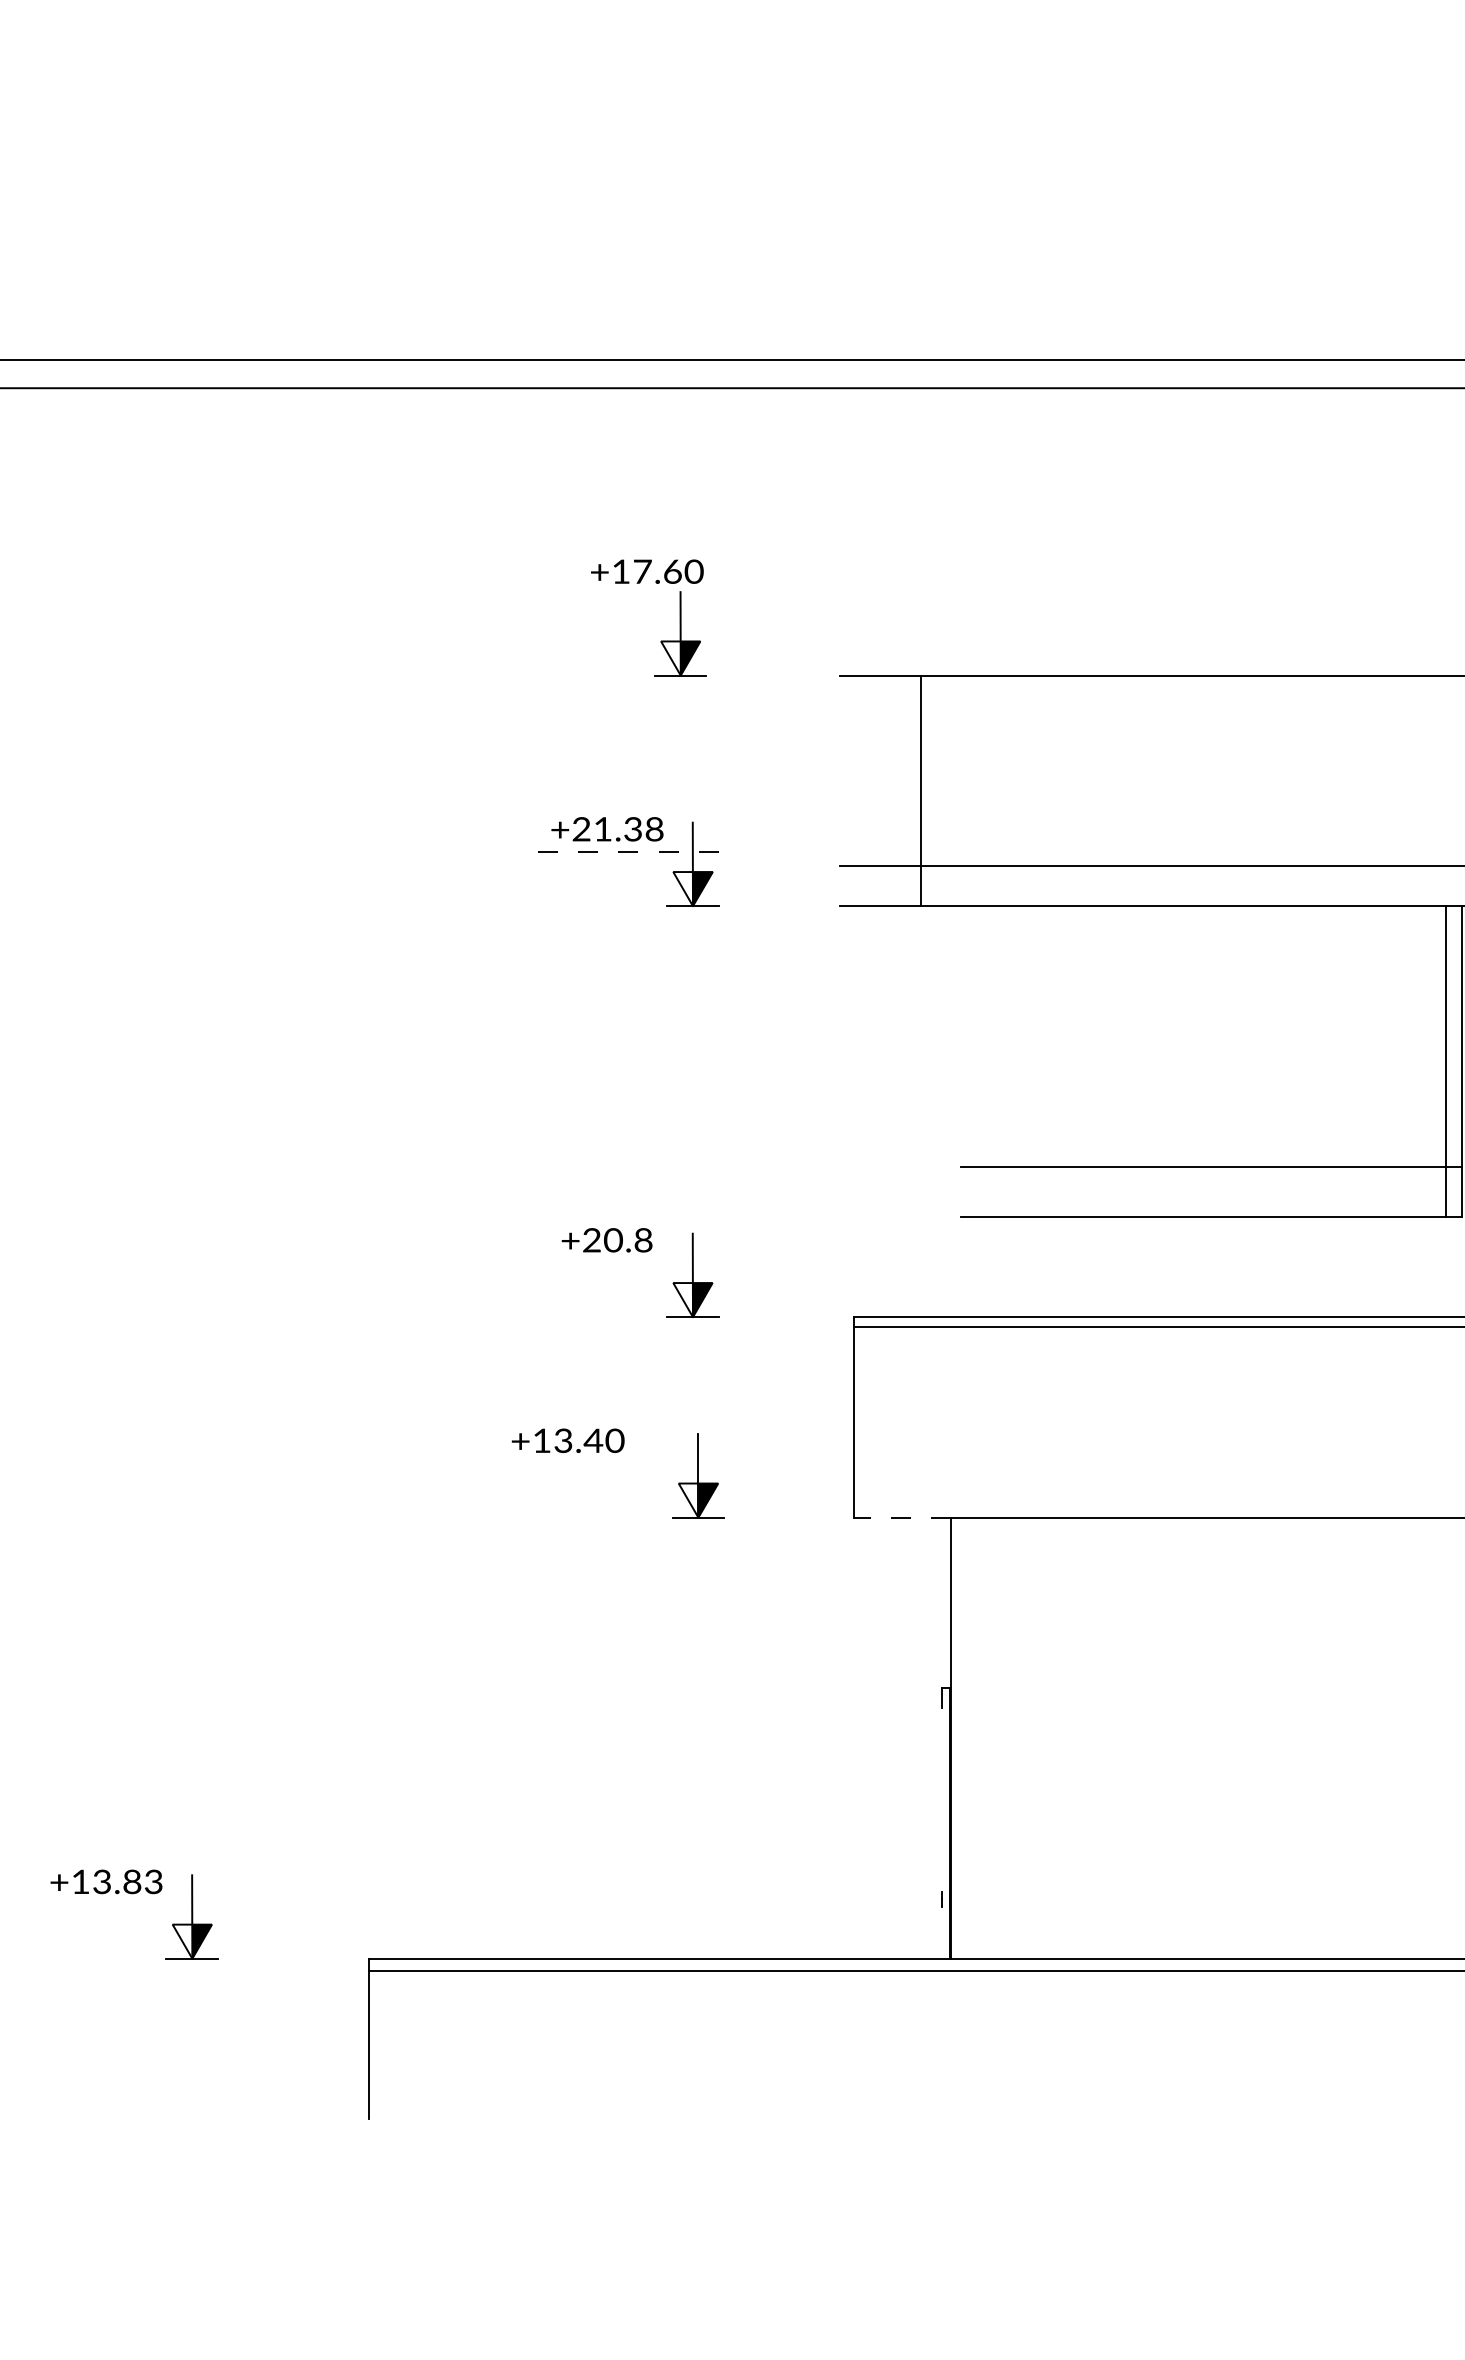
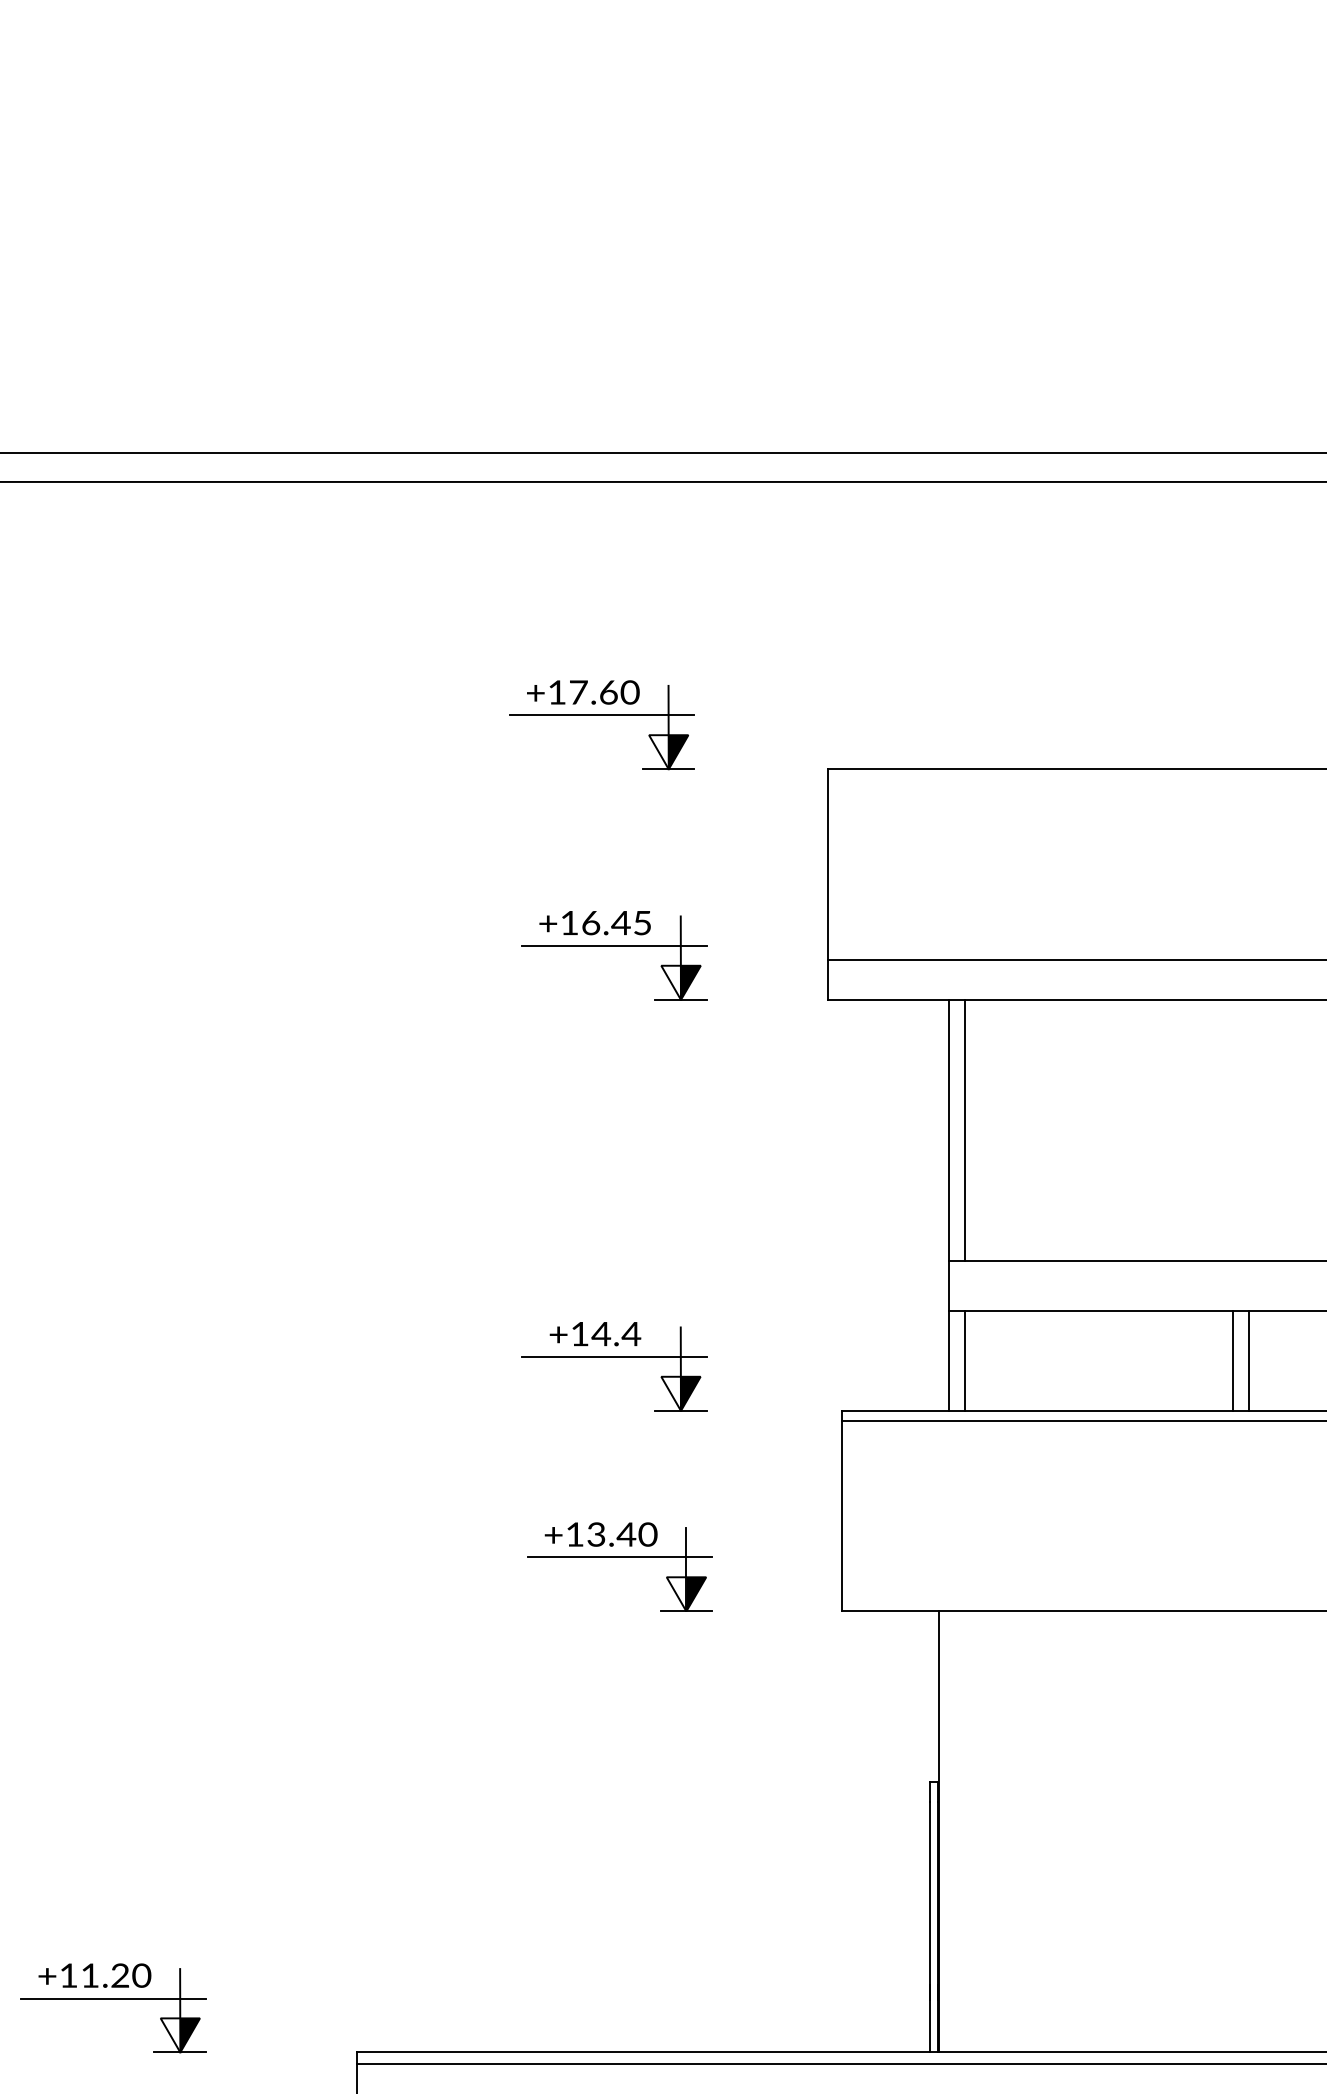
text: (647, 571) -> (583, 692), moved
line: (613, 621) -> (601, 715), added
line: (921, 790) -> (828, 884), moved
text: (617, 829) -> (605, 923), +21.38 -> +16.45
line: (625, 852) -> (613, 946), dashed -> solid
line: (976, 1036) -> (964, 1130), added
line: (960, 1111) -> (948, 1205), added
text: (618, 1240) -> (606, 1334), +20.8 -> +14.4
line: (625, 1263) -> (613, 1357), added
line: (976, 1266) -> (964, 1360), added
line: (1245, 1266) -> (1233, 1360), added
line: (1261, 1266) -> (1249, 1360), added
text: (567, 1440) -> (600, 1534), moved
line: (631, 1463) -> (619, 1557), added
line: (902, 1517) -> (890, 1611), dashed -> solid
line: (941, 1833) -> (929, 1927), added
text: (128, 1881) -> (116, 1975), +13.83 -> +11.20
line: (125, 1904) -> (113, 1998), added

